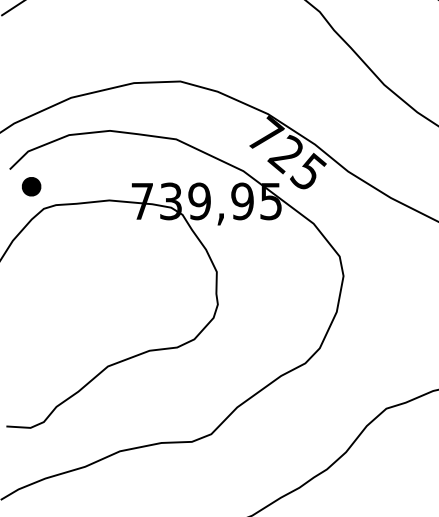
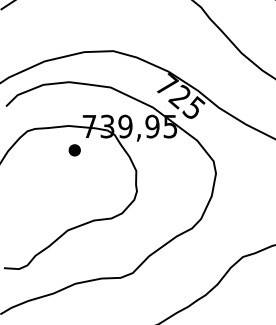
part: (31, 186) -> (74, 150), moved

